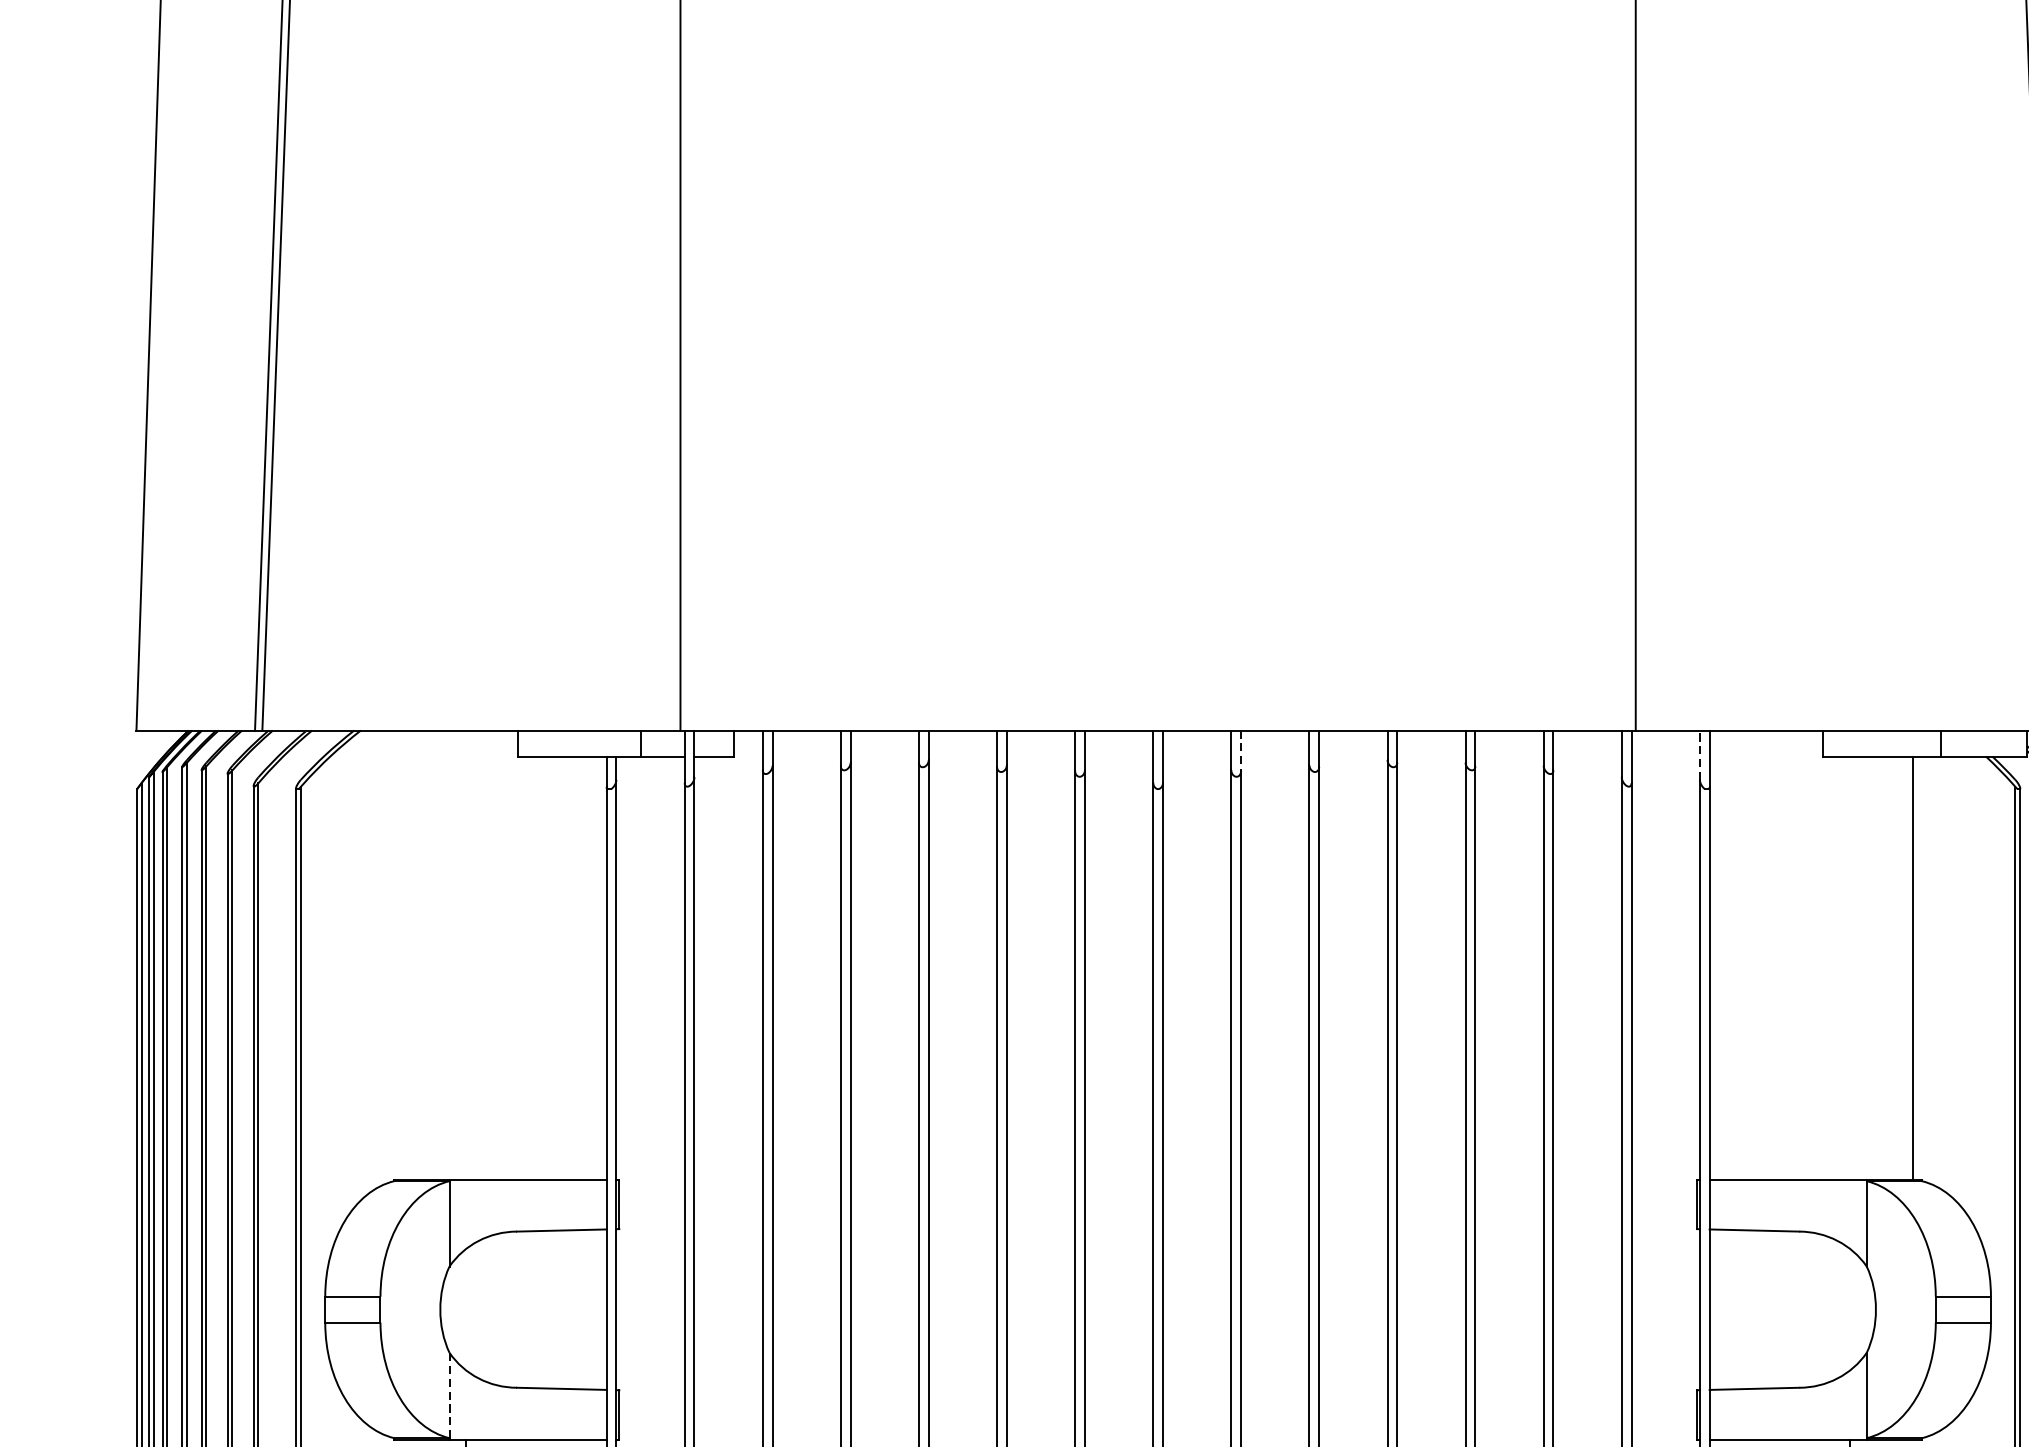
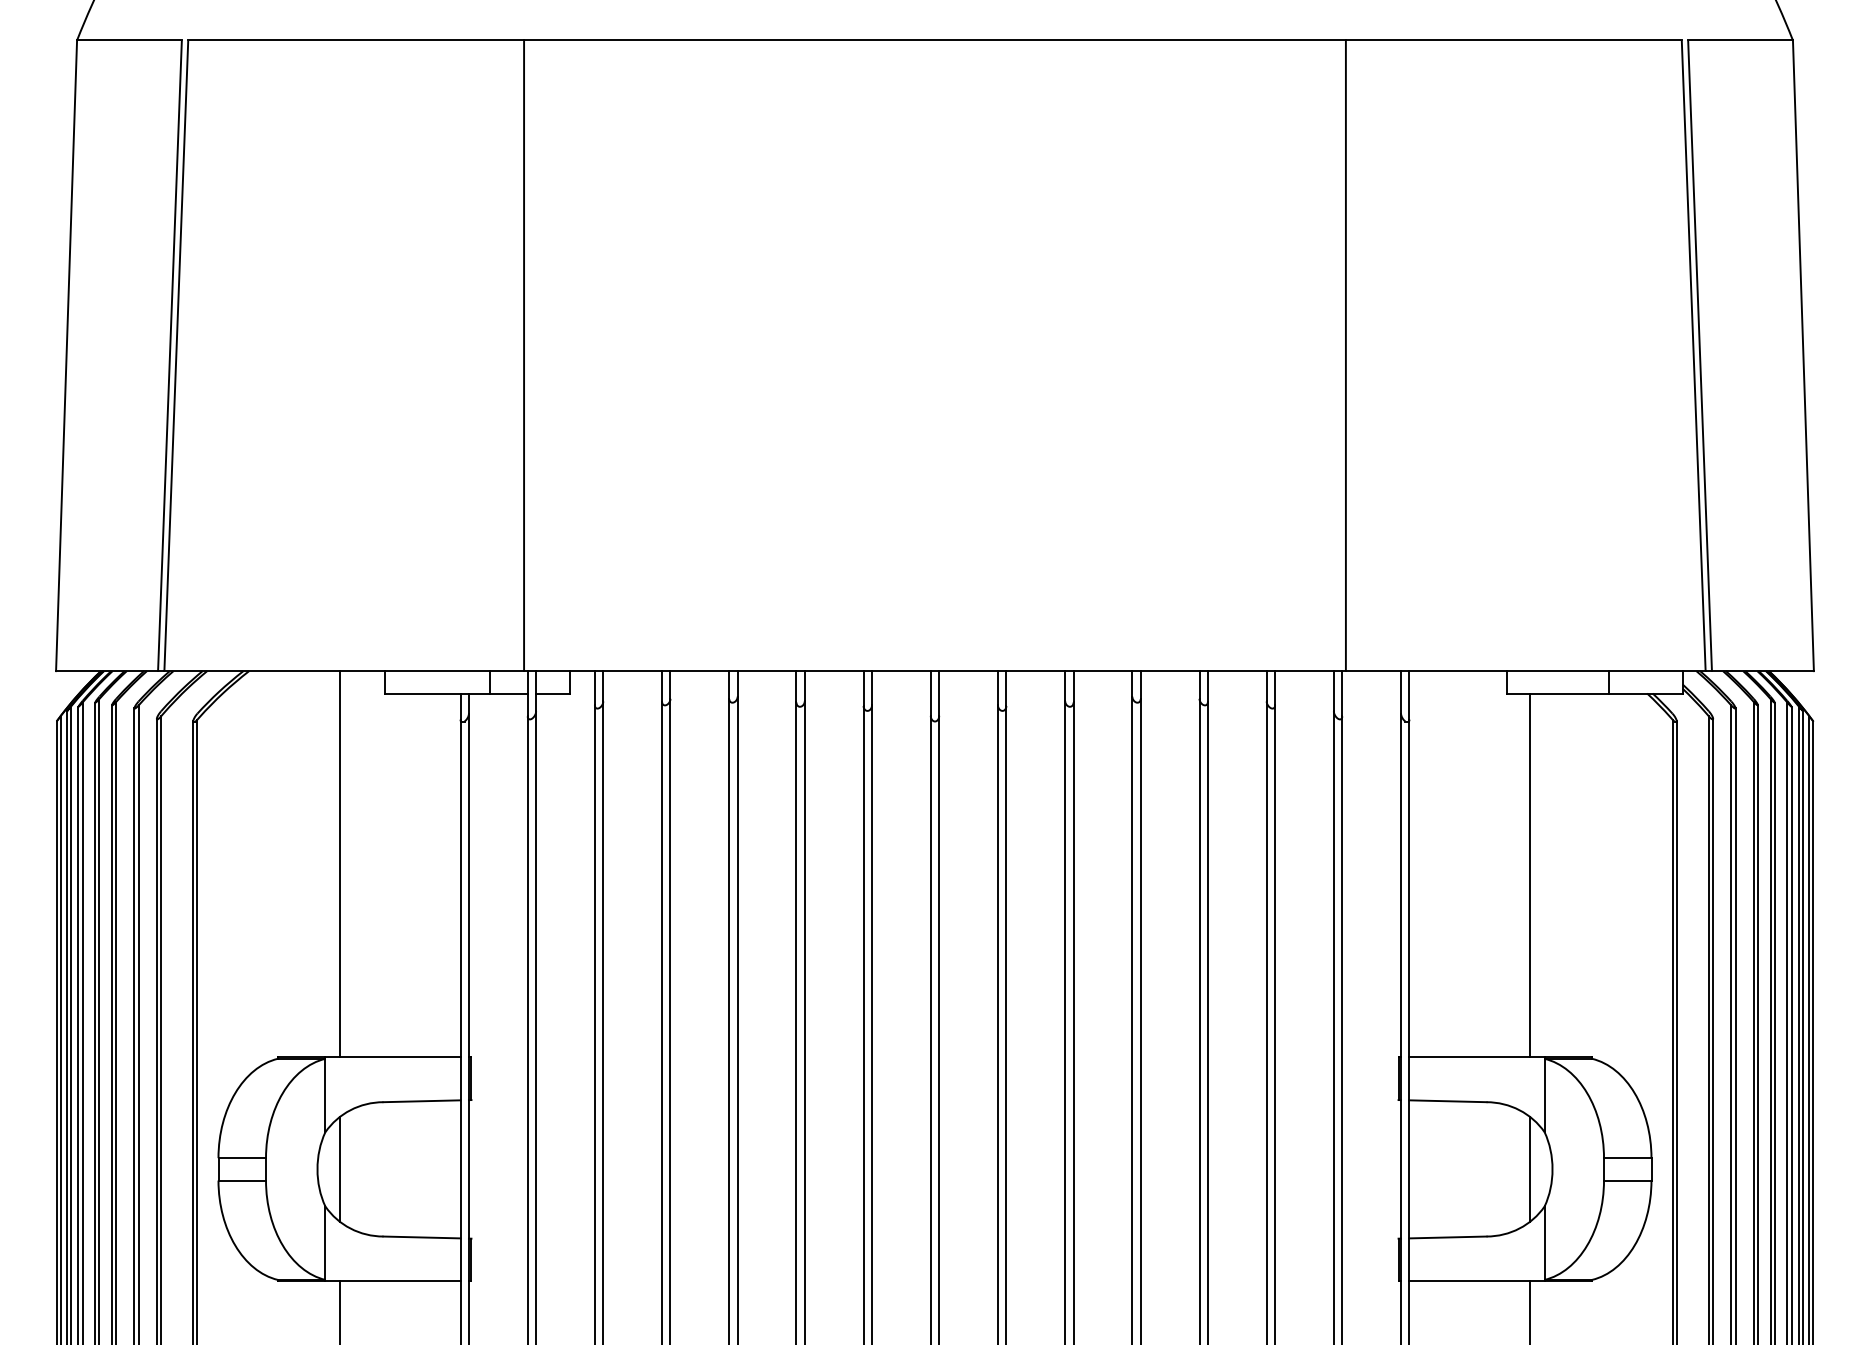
line: (1241, 751) -> (1006, 689), dashed -> solid
line: (1700, 754) -> (1401, 691), dashed -> solid
line: (465, 955) -> (339, 864), added
line: (1913, 968) -> (1530, 875), moved
line: (465, 1309) -> (339, 1169), added
line: (1850, 1309) -> (1530, 1169), added
line: (449, 1395) -> (325, 1243), dashed -> solid

